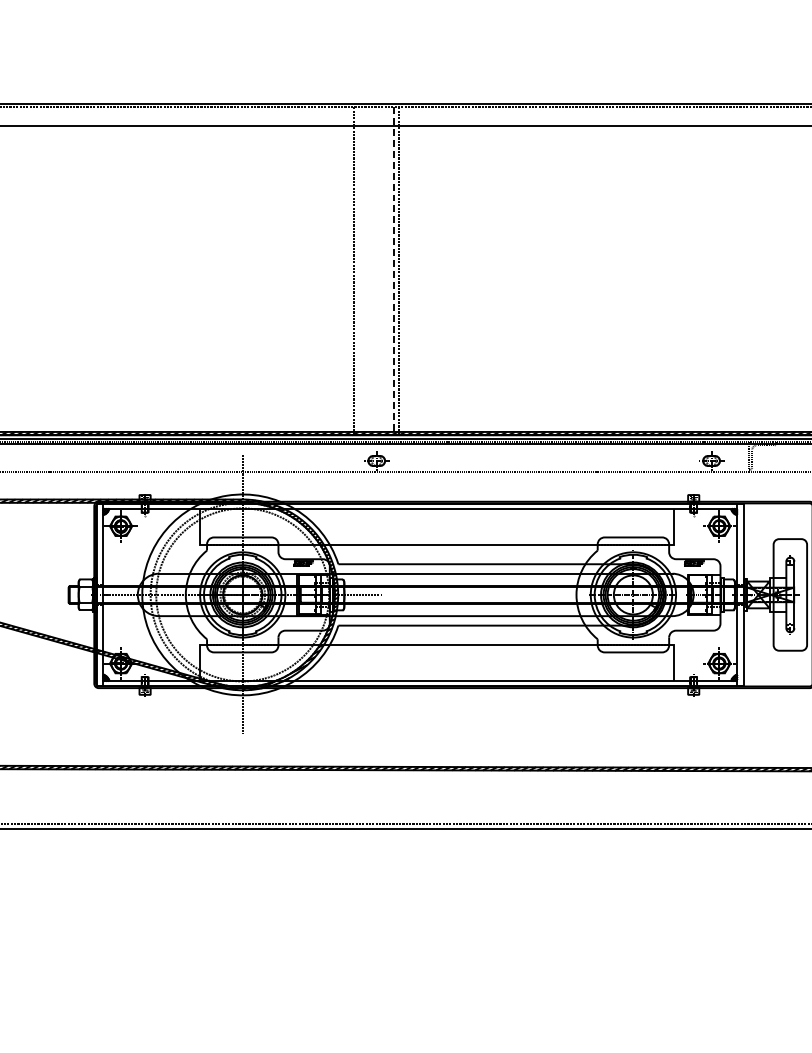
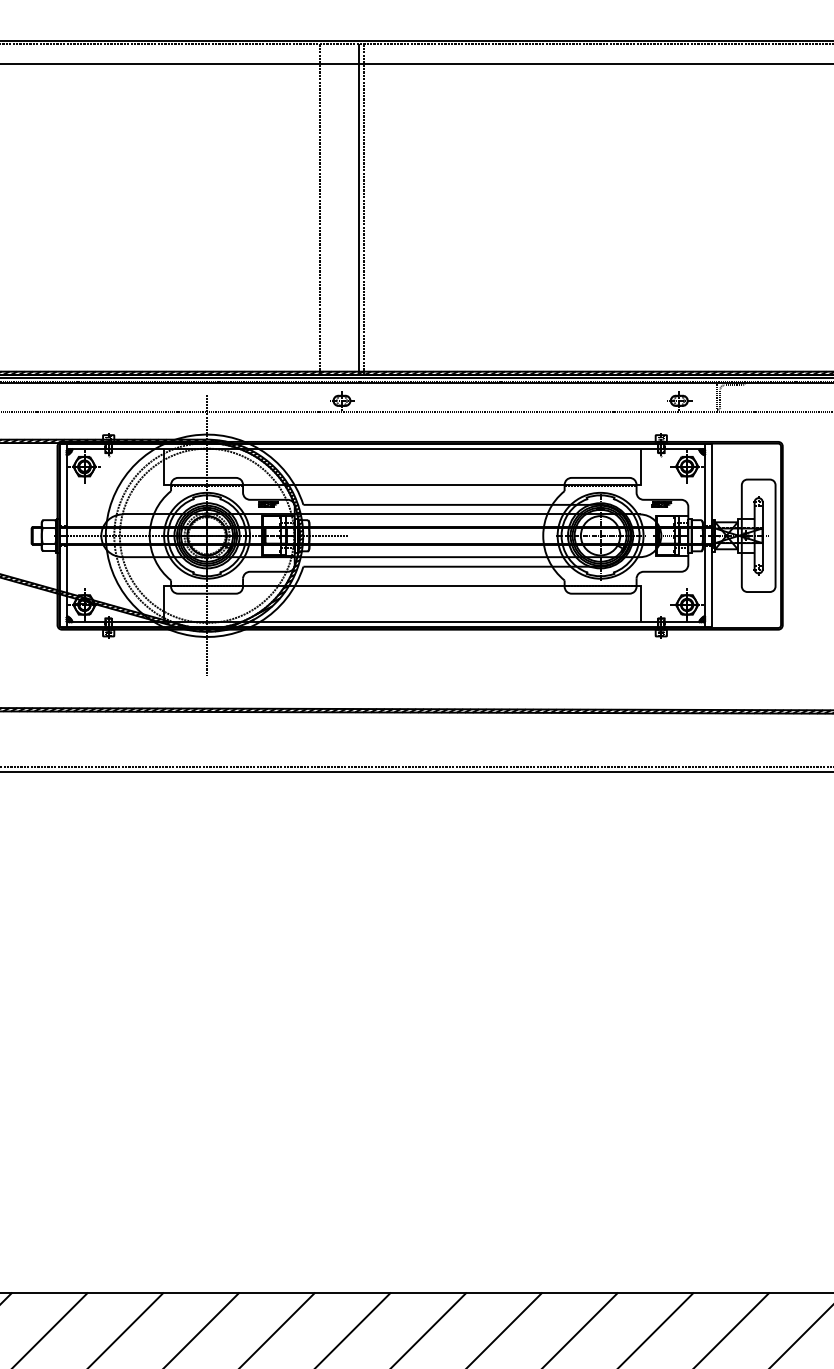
line: (394, 272) -> (359, 210), dashed -> solid

